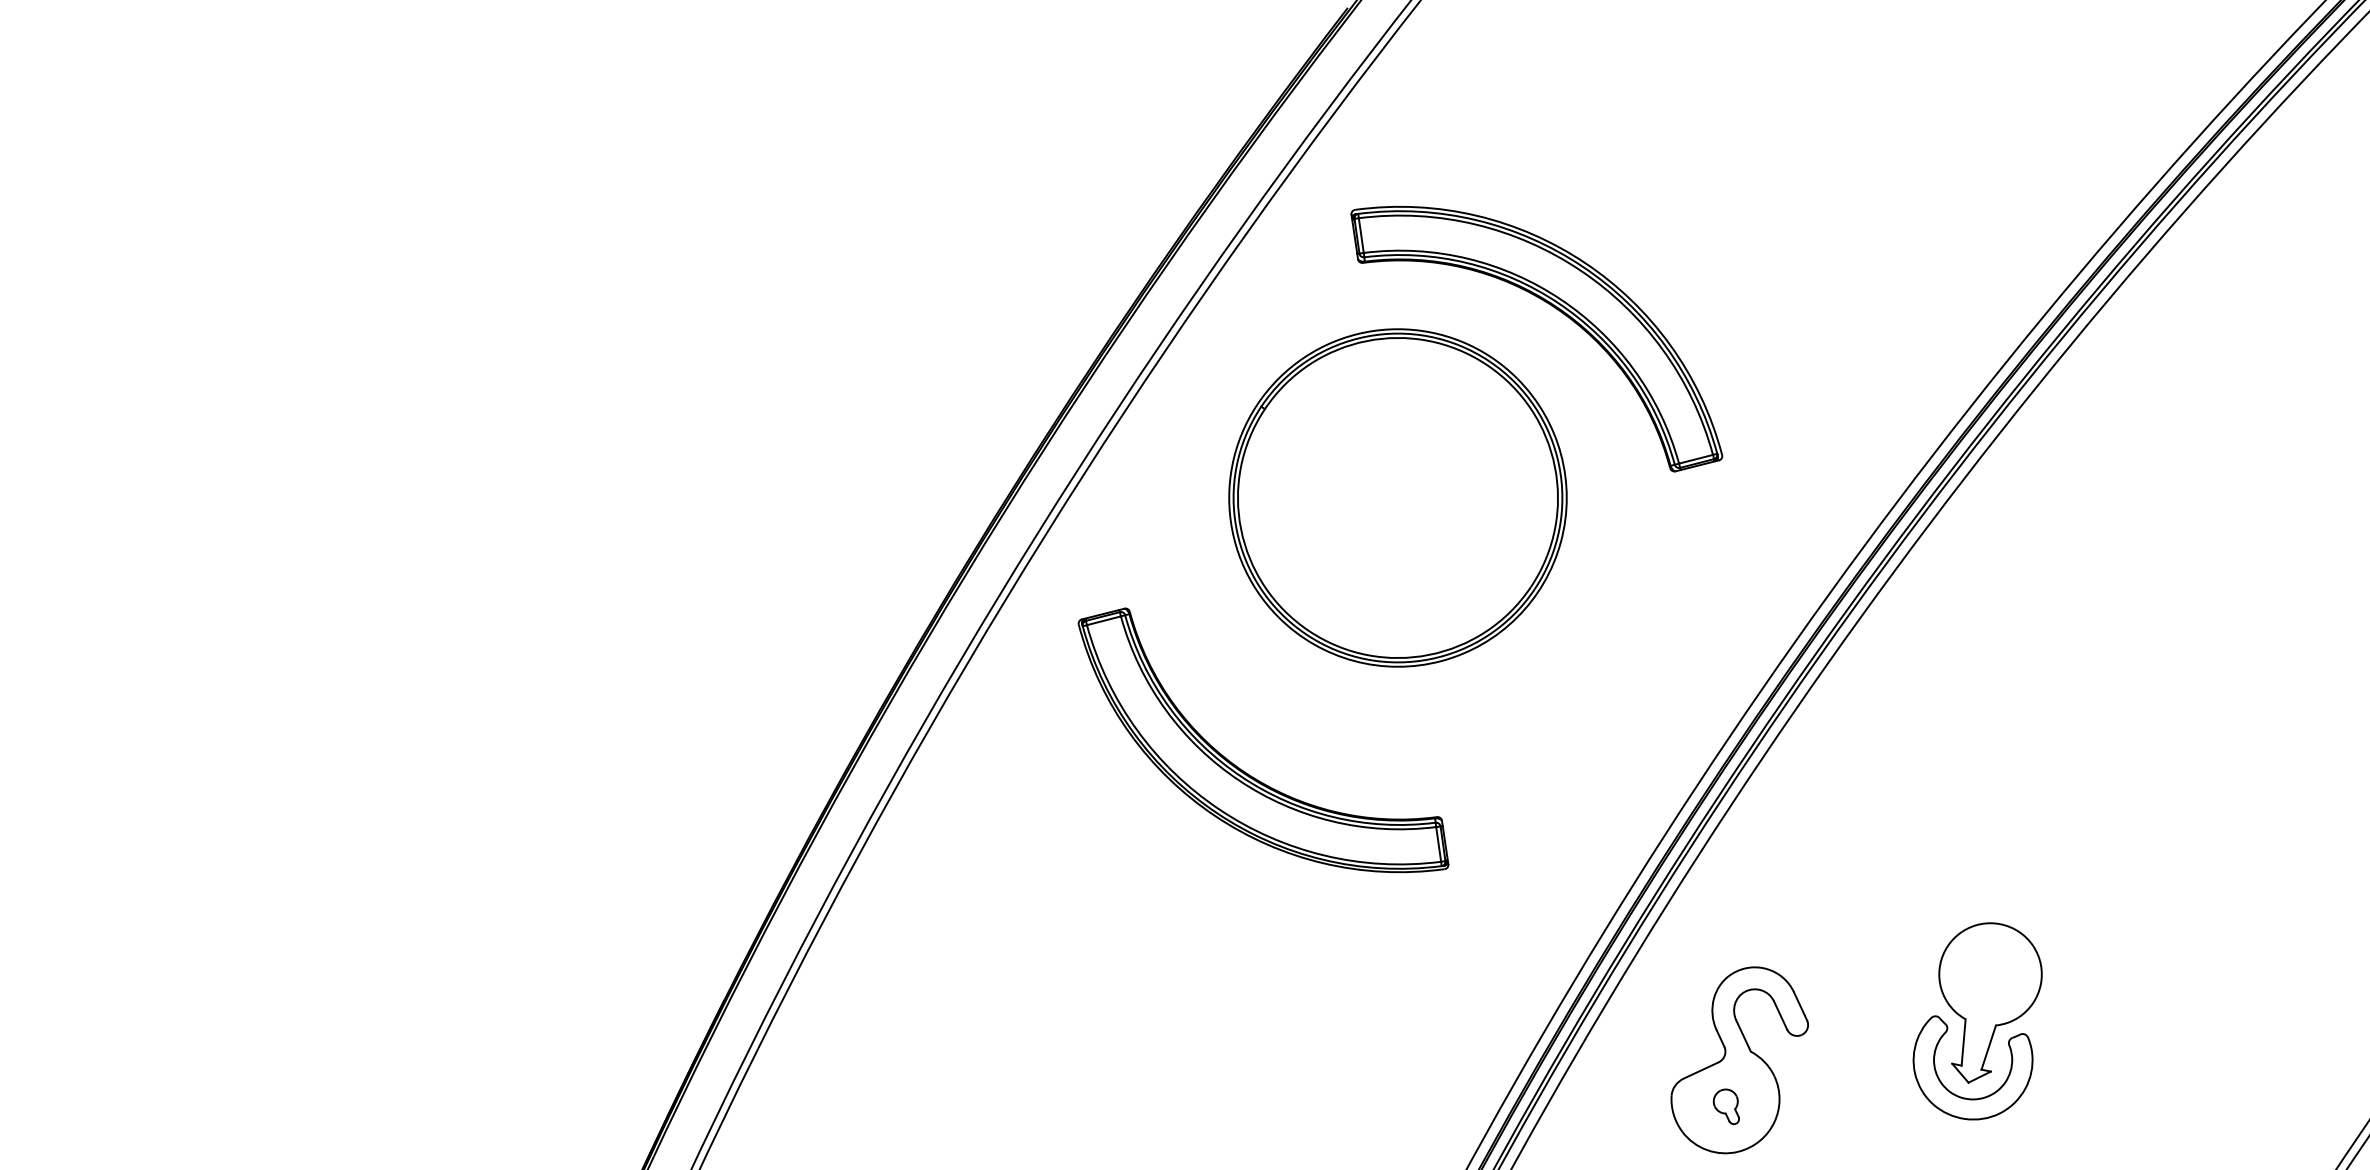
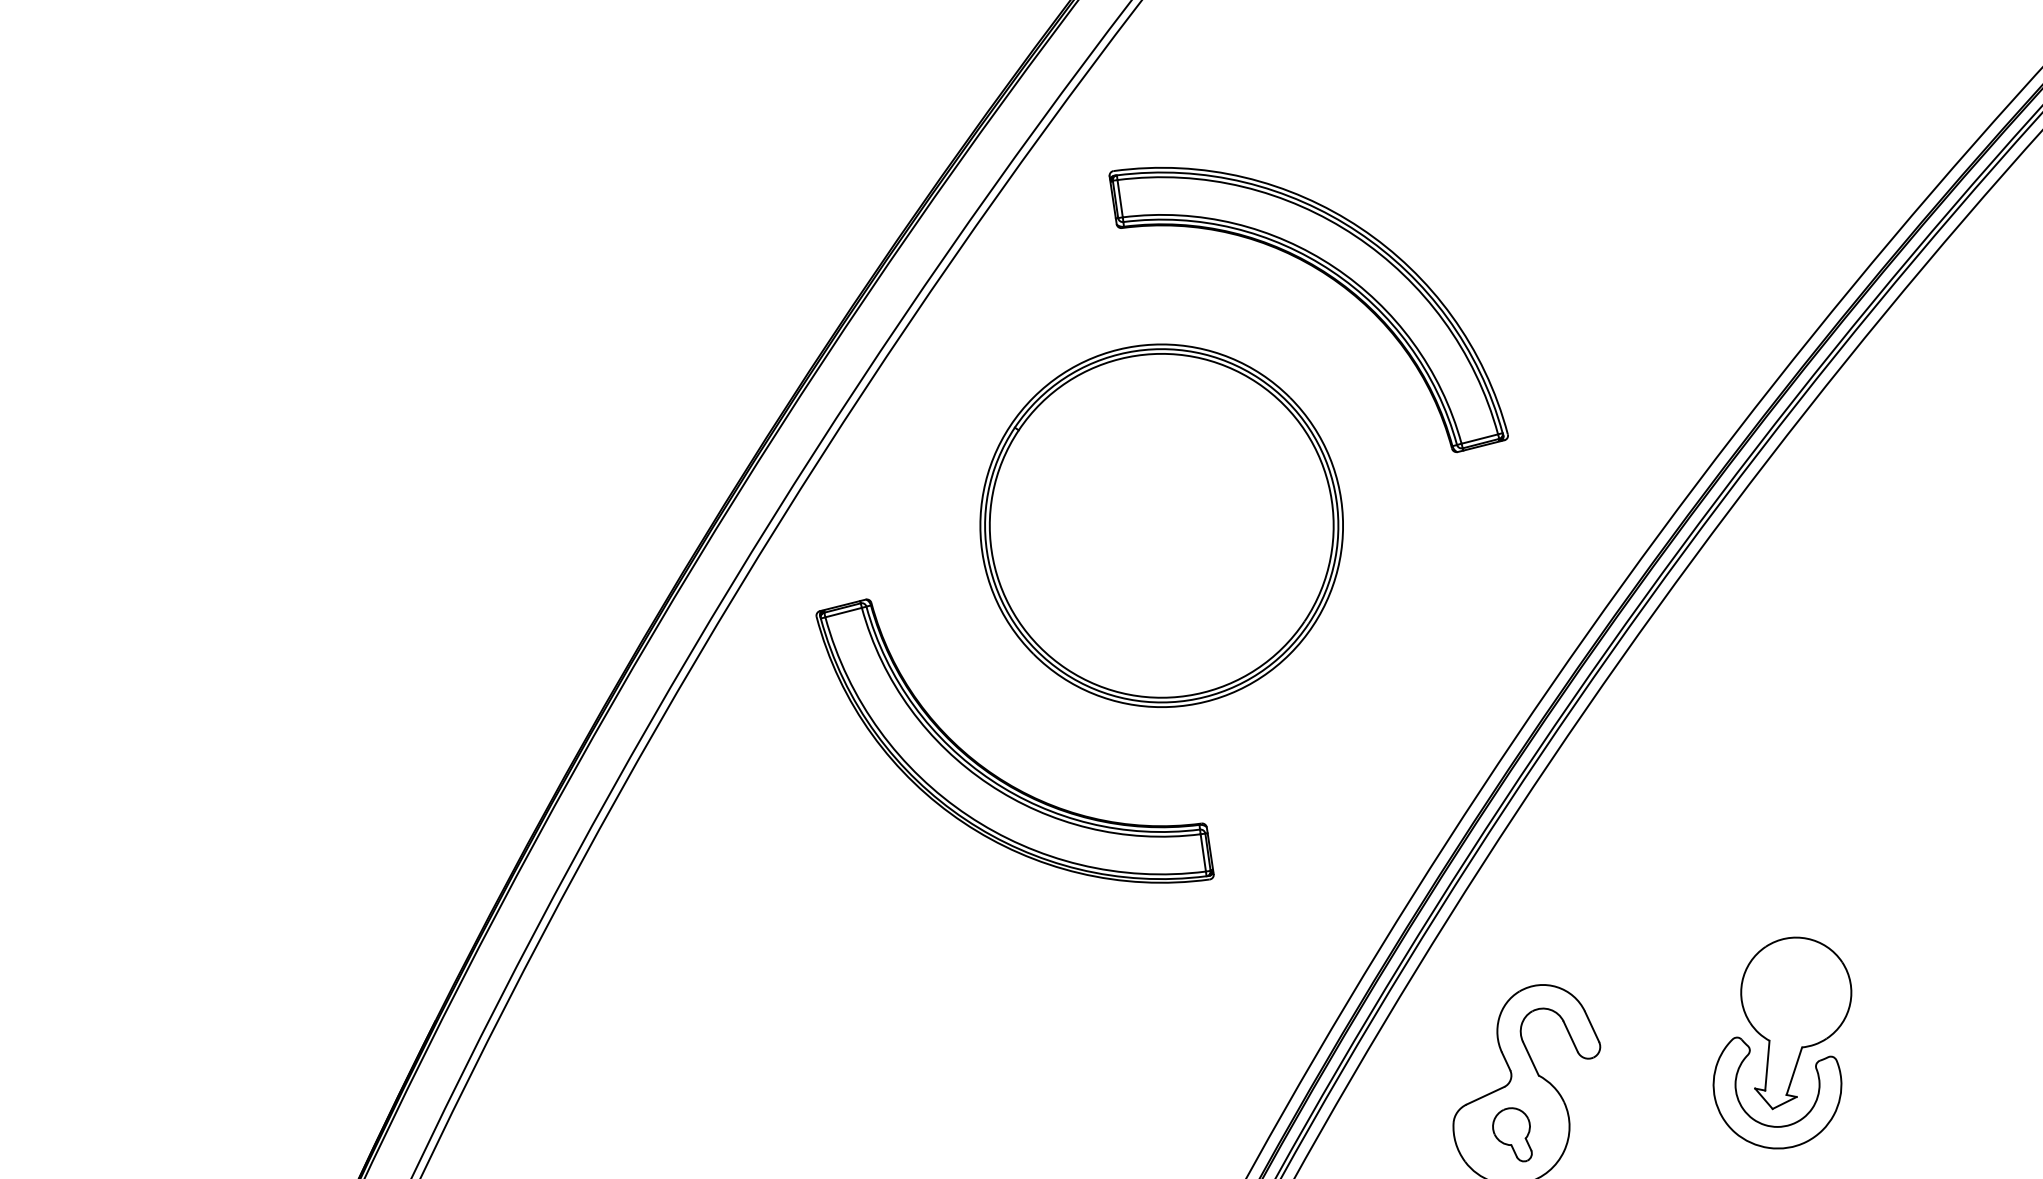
part: (1397, 497) -> (1161, 525), moved
part: (1726, 1106) -> (1512, 1134), size x1.43

